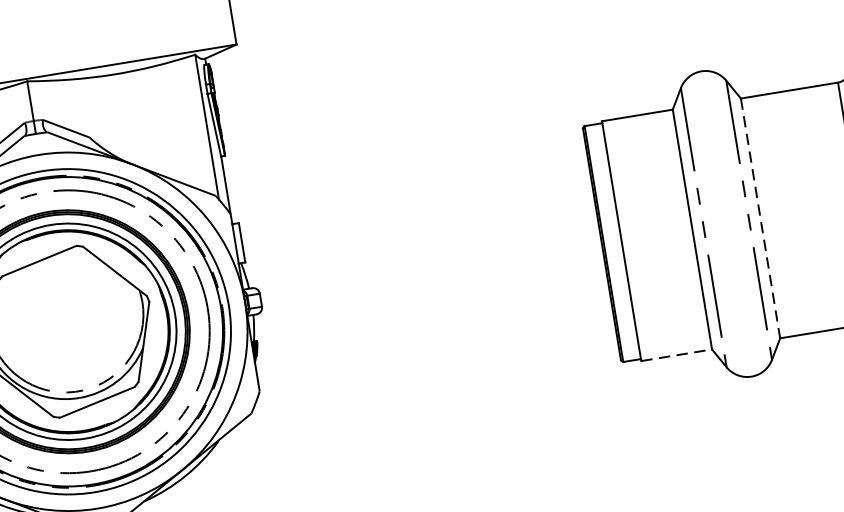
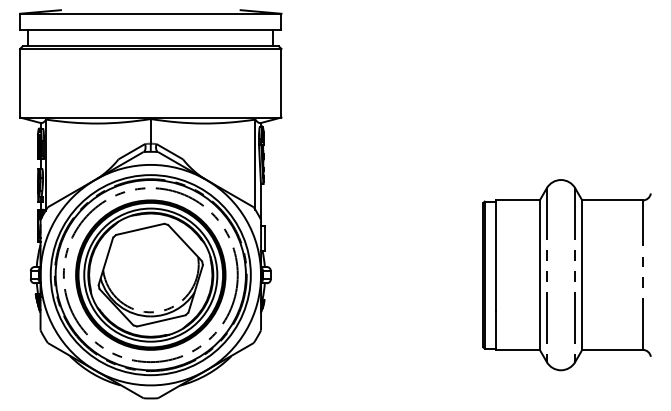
line: (761, 218) -> (582, 275), dashed -> solid
line: (677, 354) -> (518, 349), dashed -> solid

